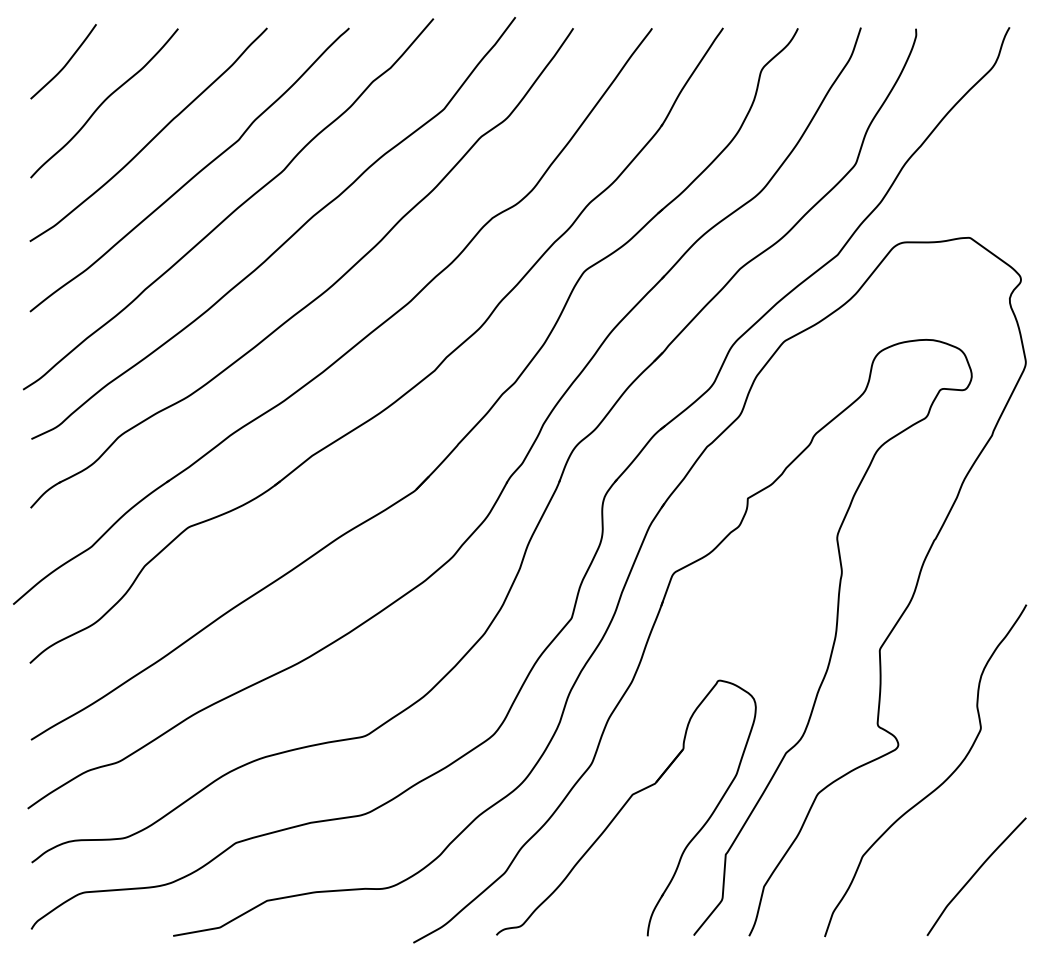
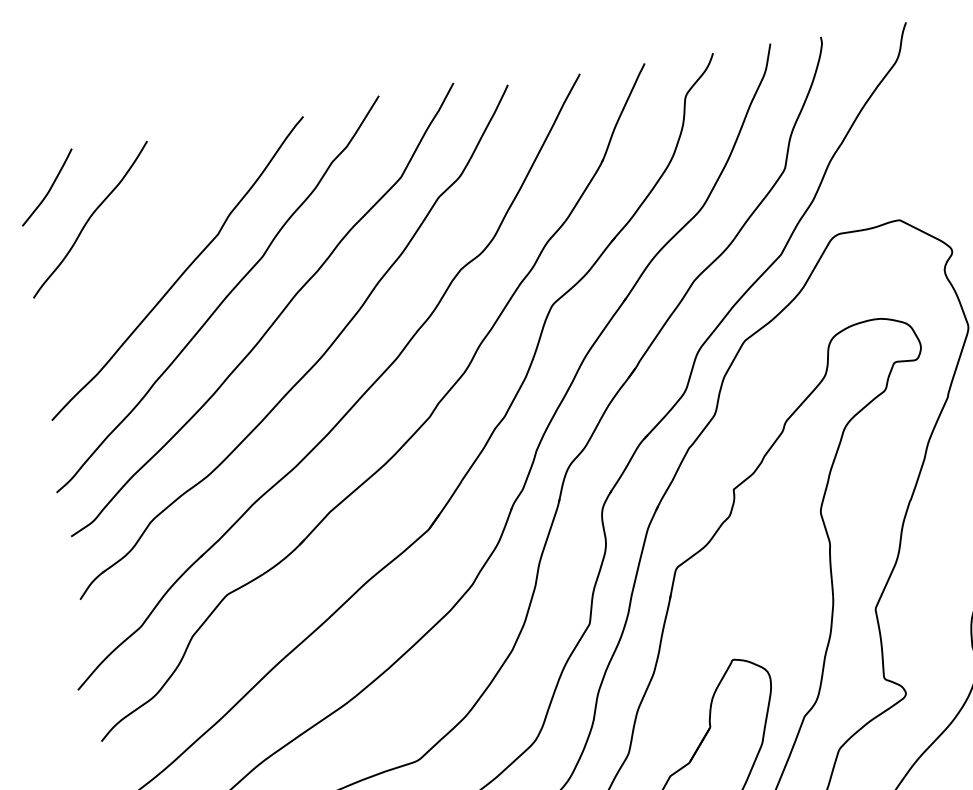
curve: (152, 138) -> (139, 245), removed

